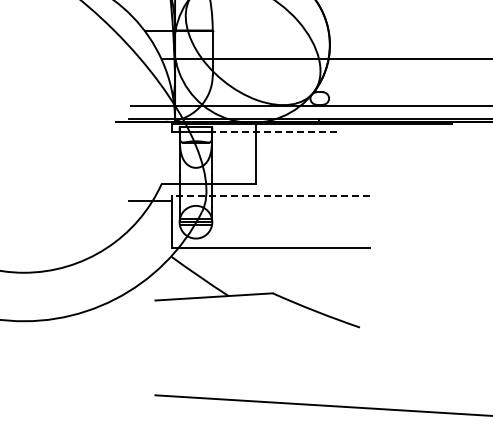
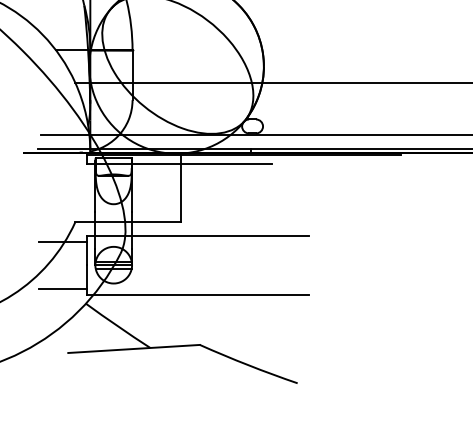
line: (274, 131) -> (201, 163), dashed -> solid
line: (270, 195) -> (197, 235), dashed -> solid
line: (150, 243) -> (62, 289), added

